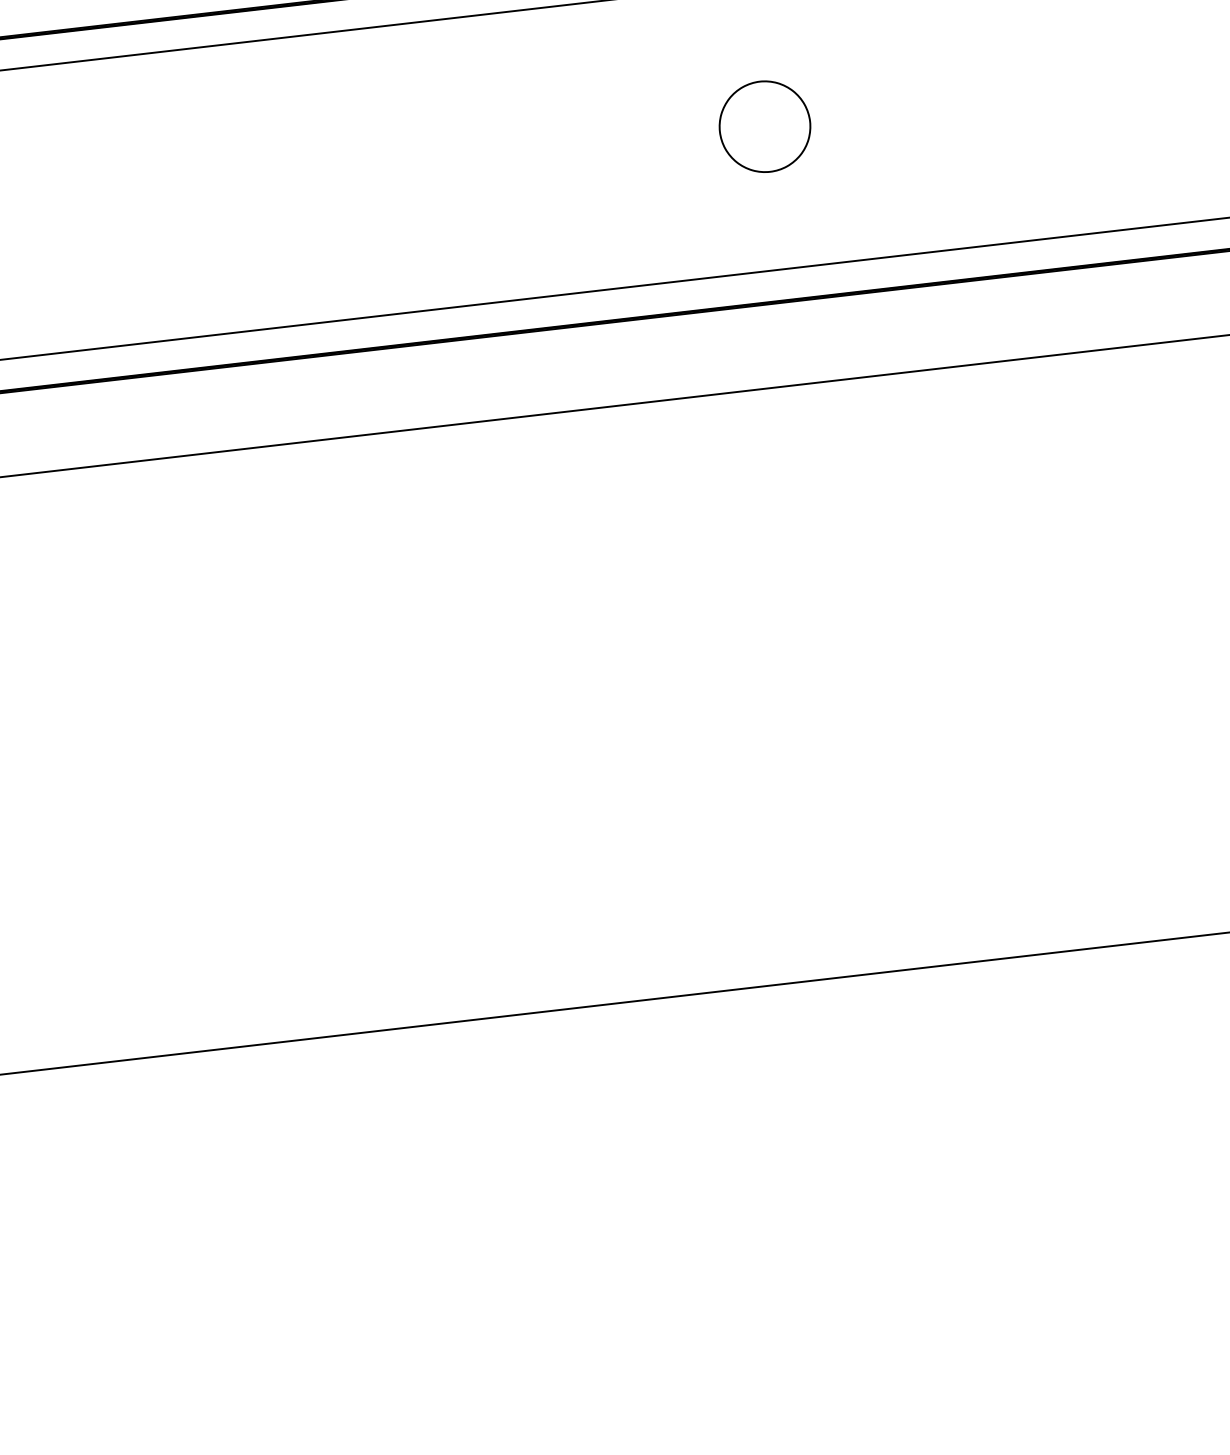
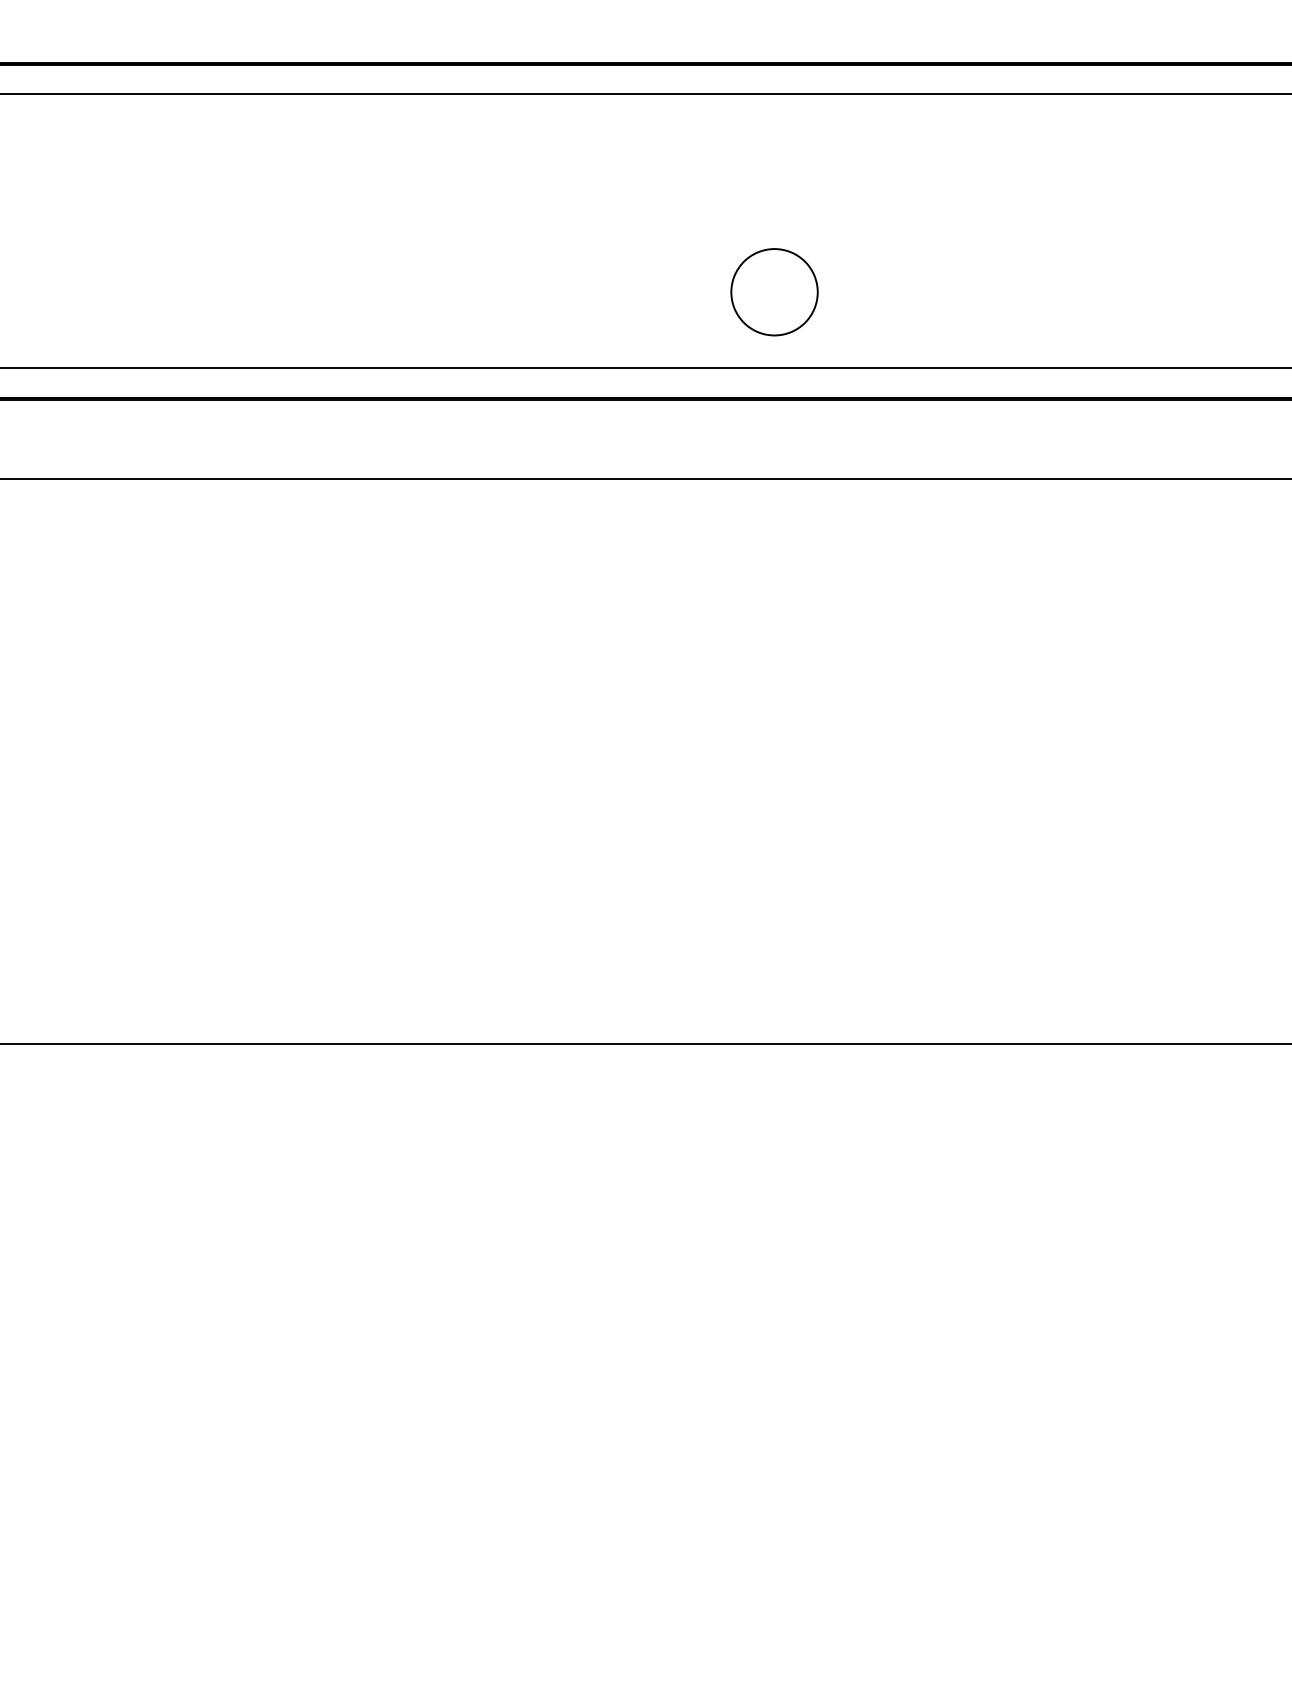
part: (764, 127) -> (774, 292), moved

